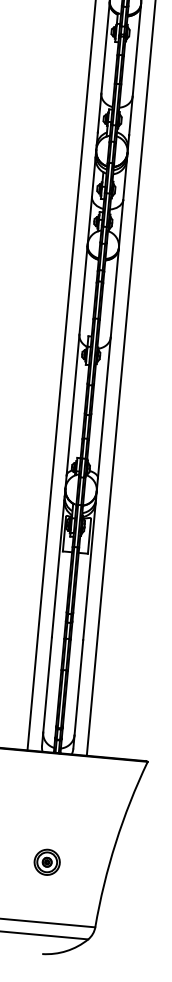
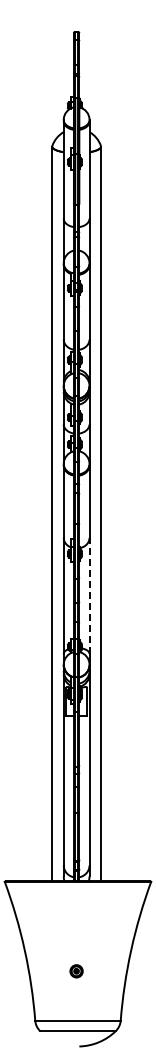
line: (104, 407) -> (89, 595), solid -> dashed
part: (47, 862) -> (76, 971), size x0.6

